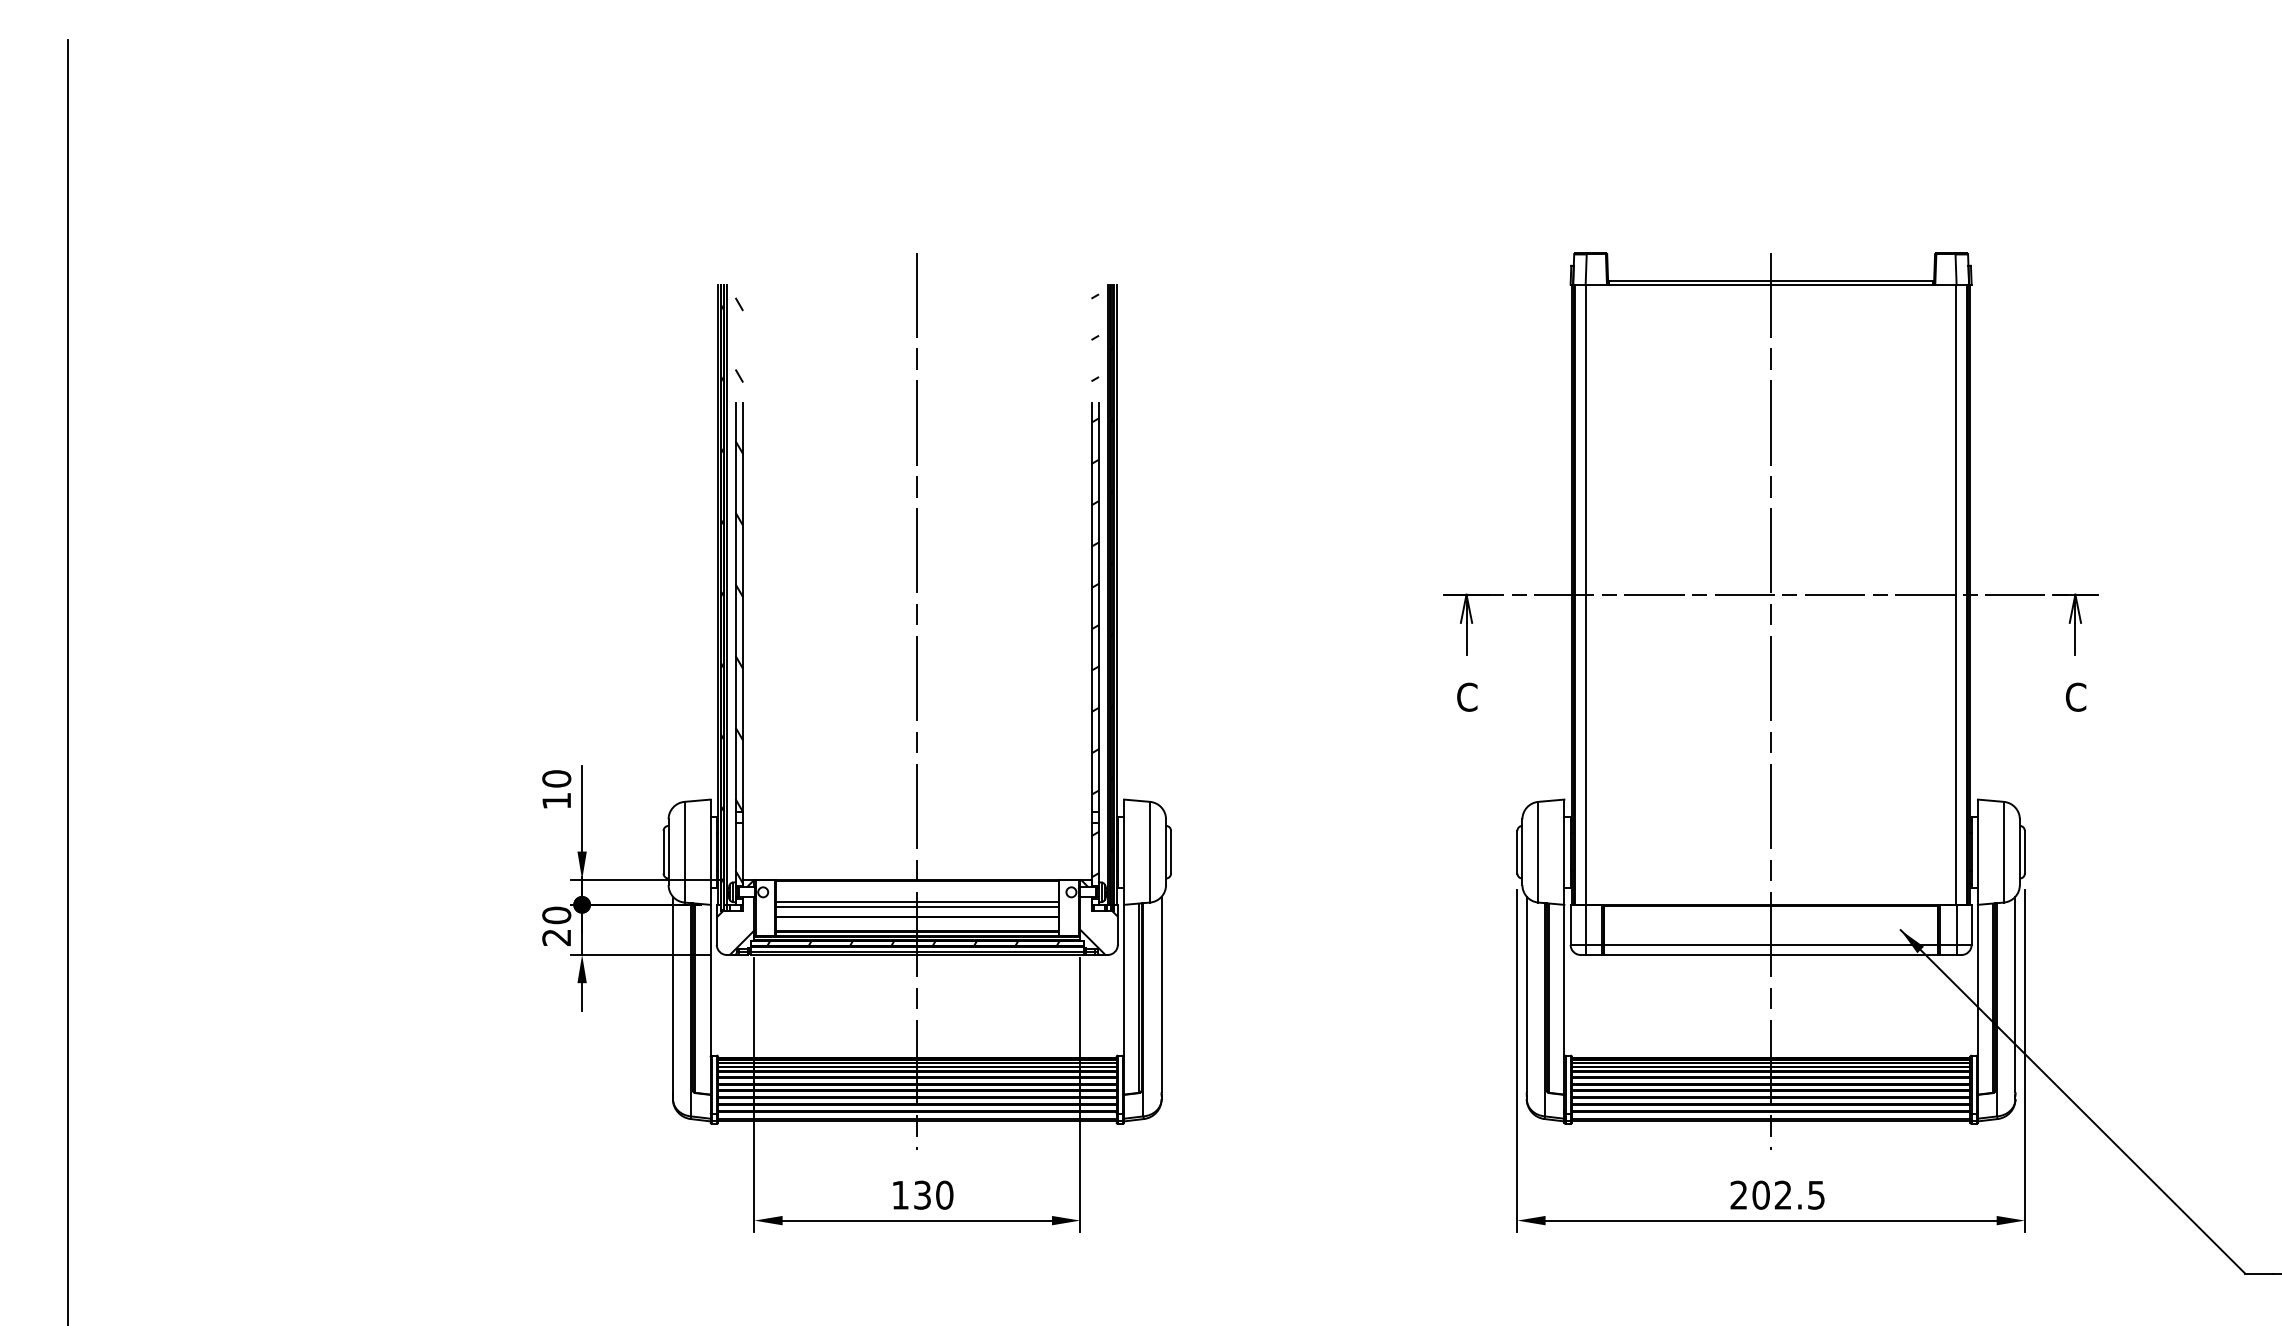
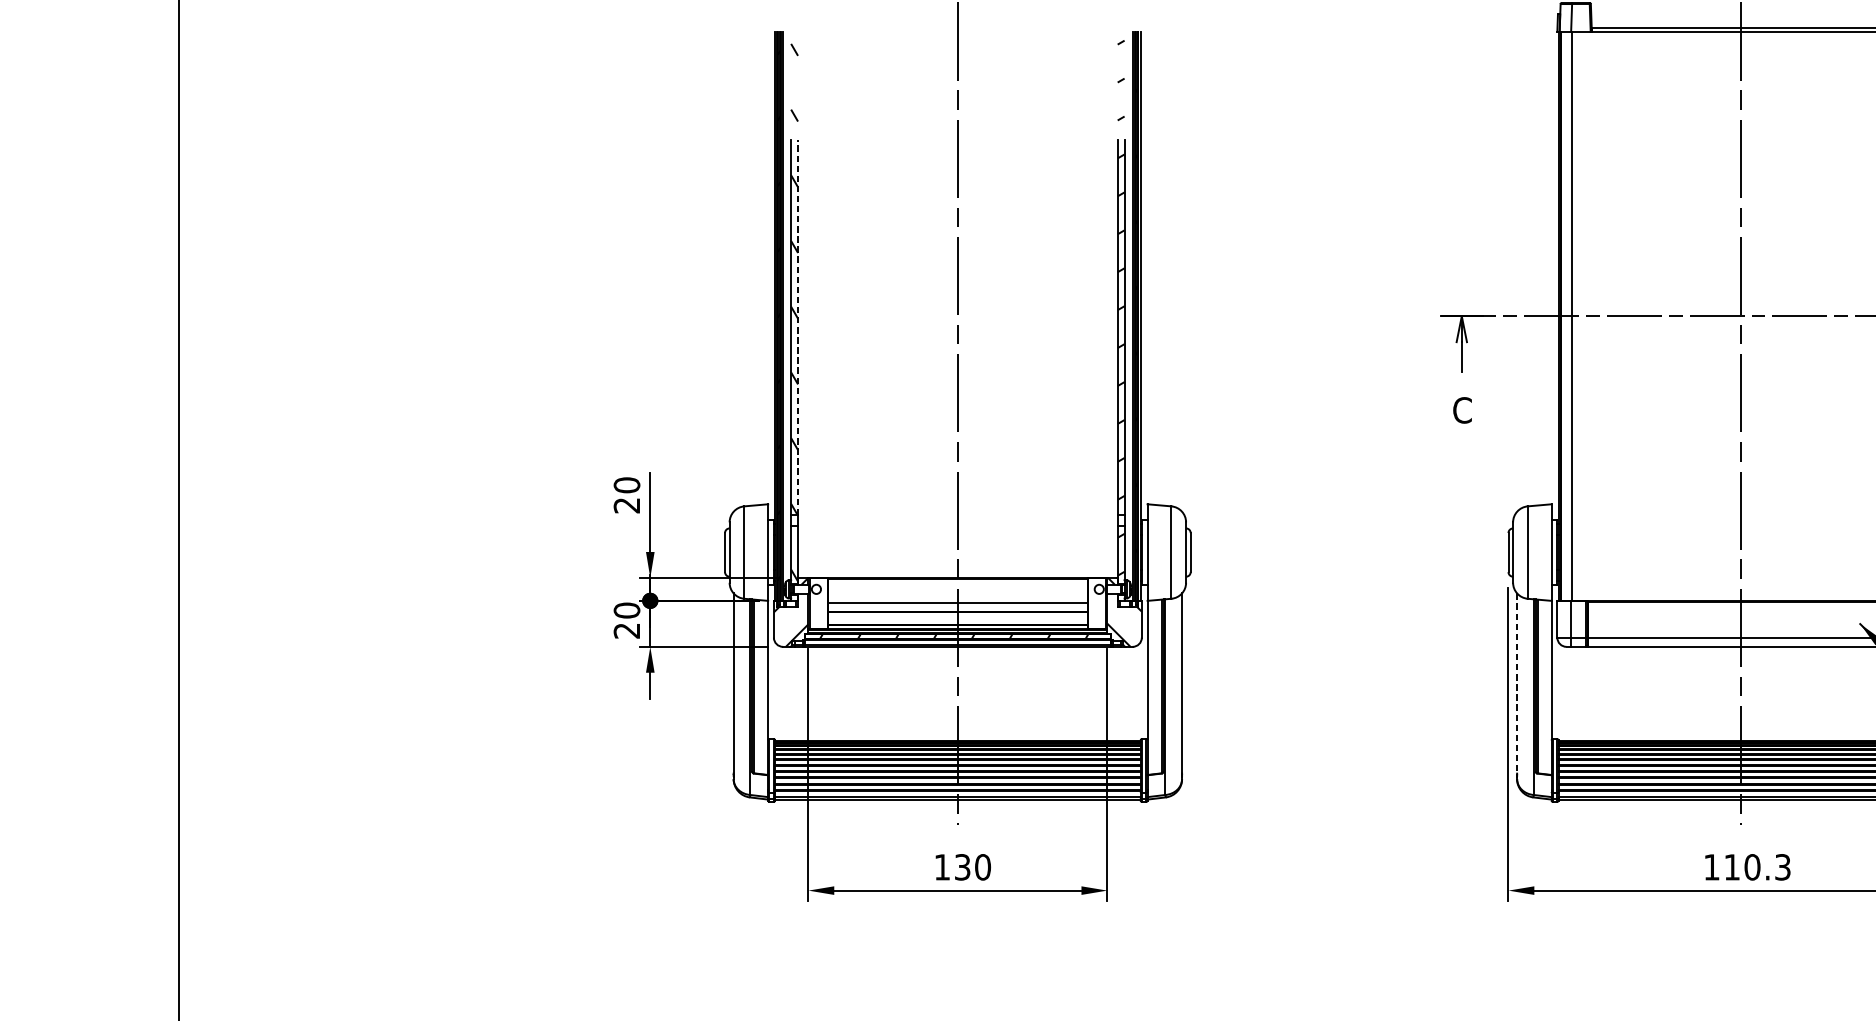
line: (743, 606) -> (798, 327), solid -> dashed
text: (556, 801) -> (626, 506), 10 -> 20
line: (916, 902) -> (957, 598), removed
line: (1526, 994) -> (1516, 683), solid -> dashed
text: (1777, 1194) -> (1747, 866), 202.5 -> 110.3

